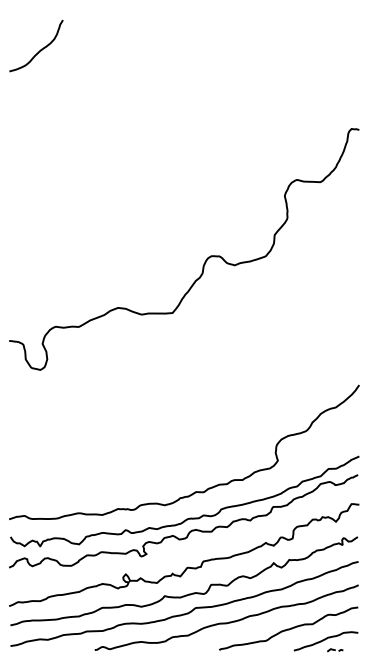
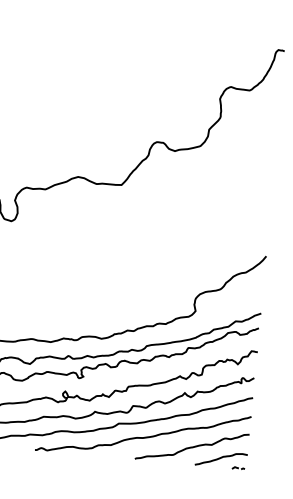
part: (335, 650) -> (238, 468), moved

